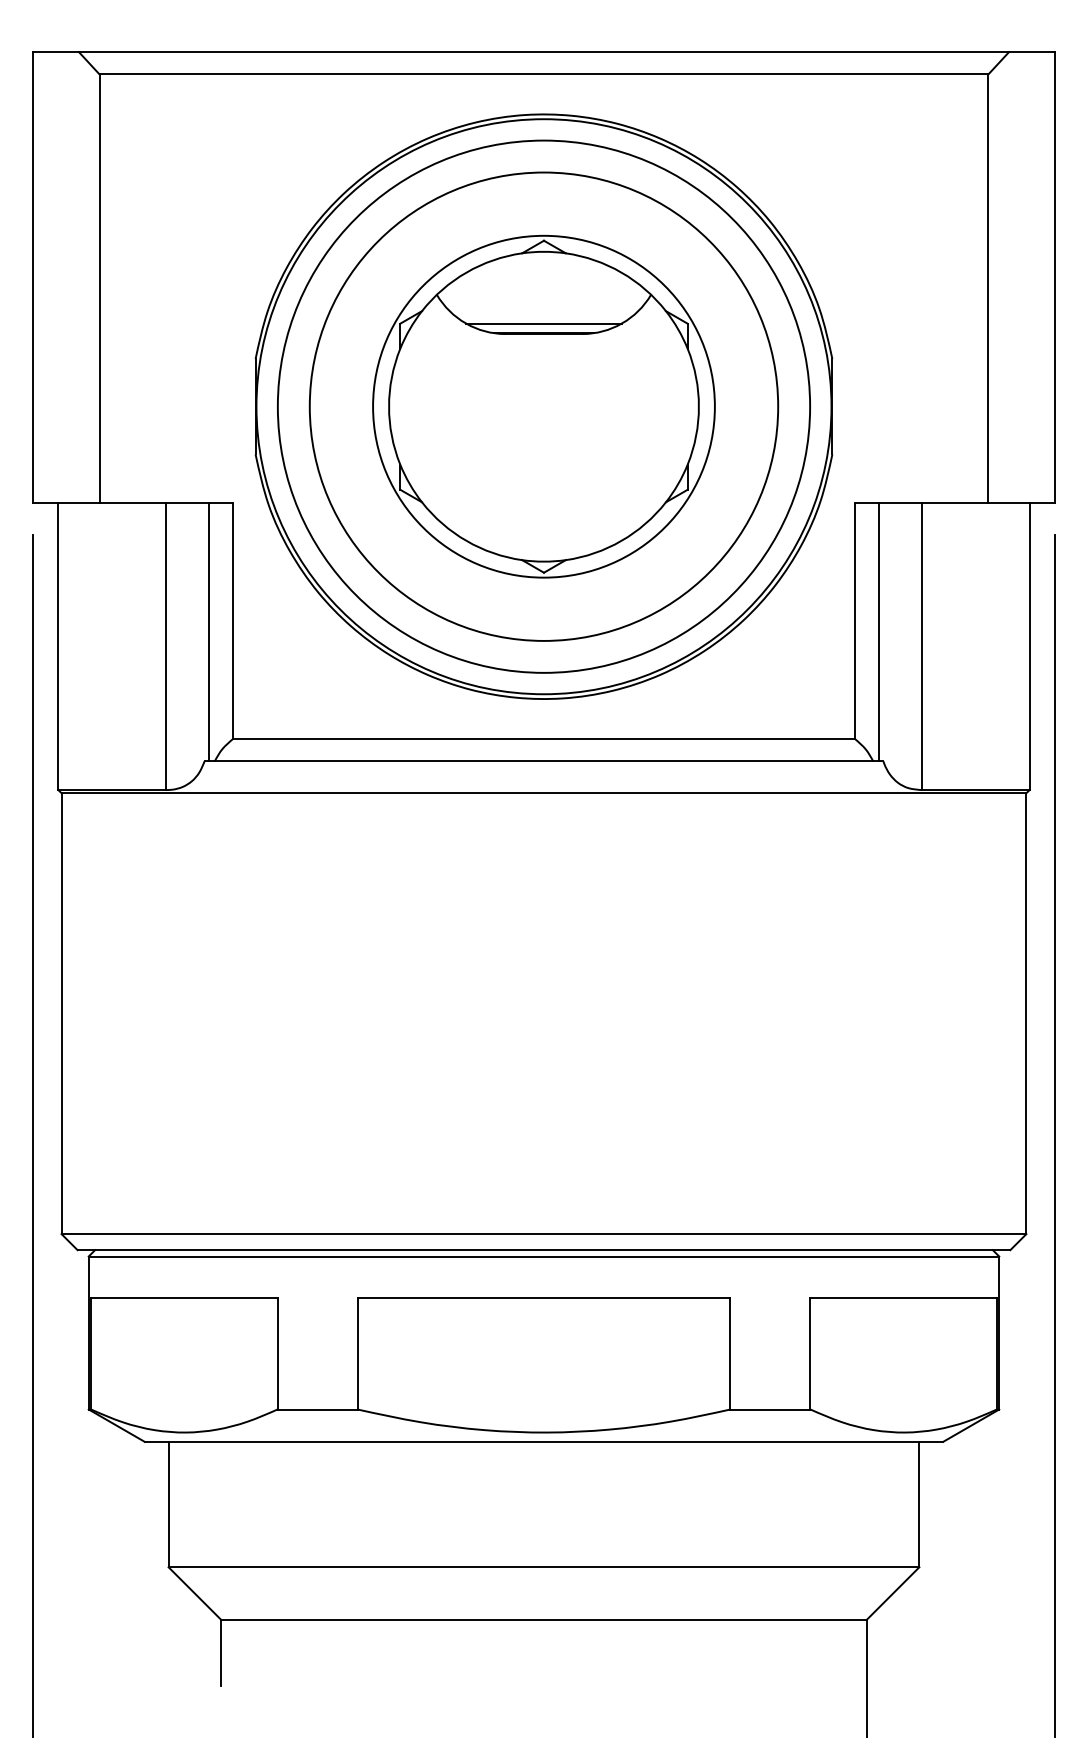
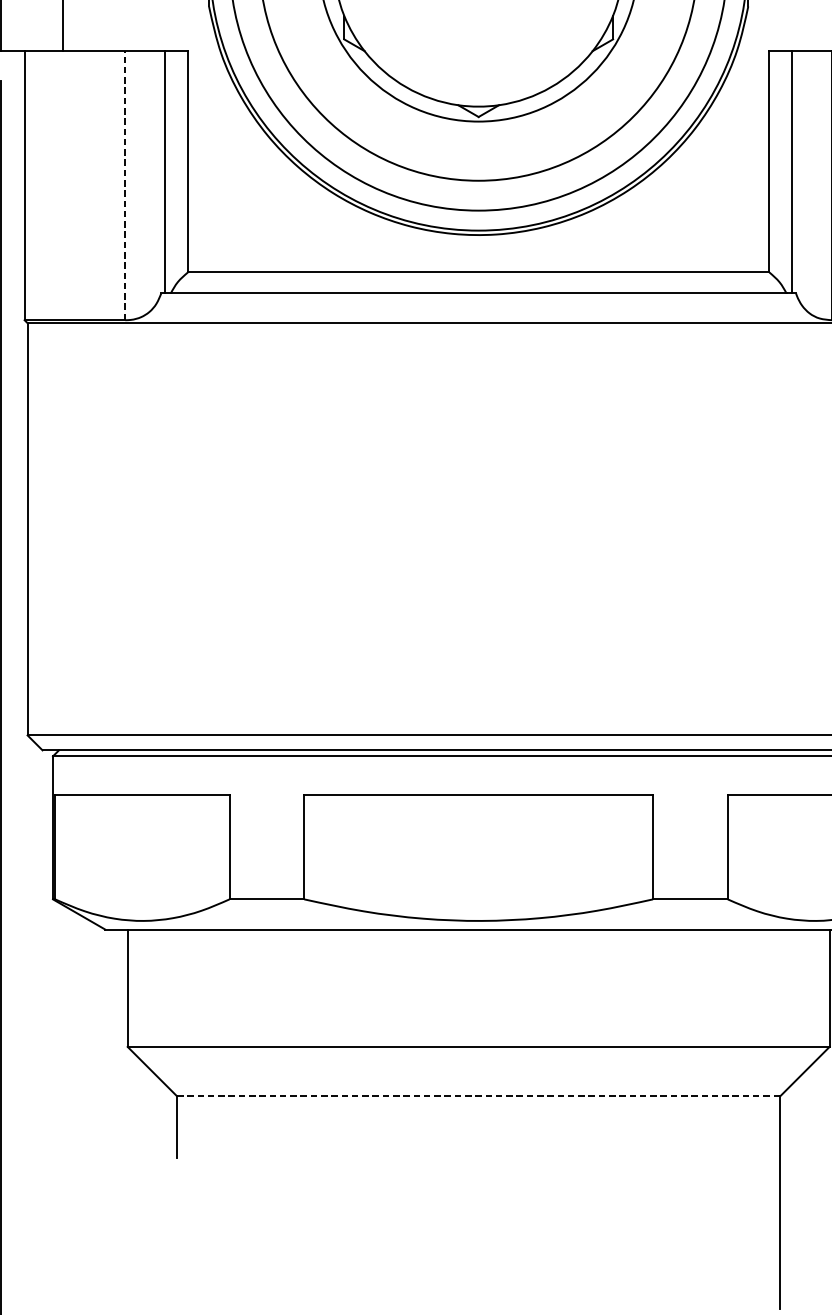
line: (166, 646) -> (125, 185), solid -> dashed
line: (543, 1620) -> (478, 1096), solid -> dashed

